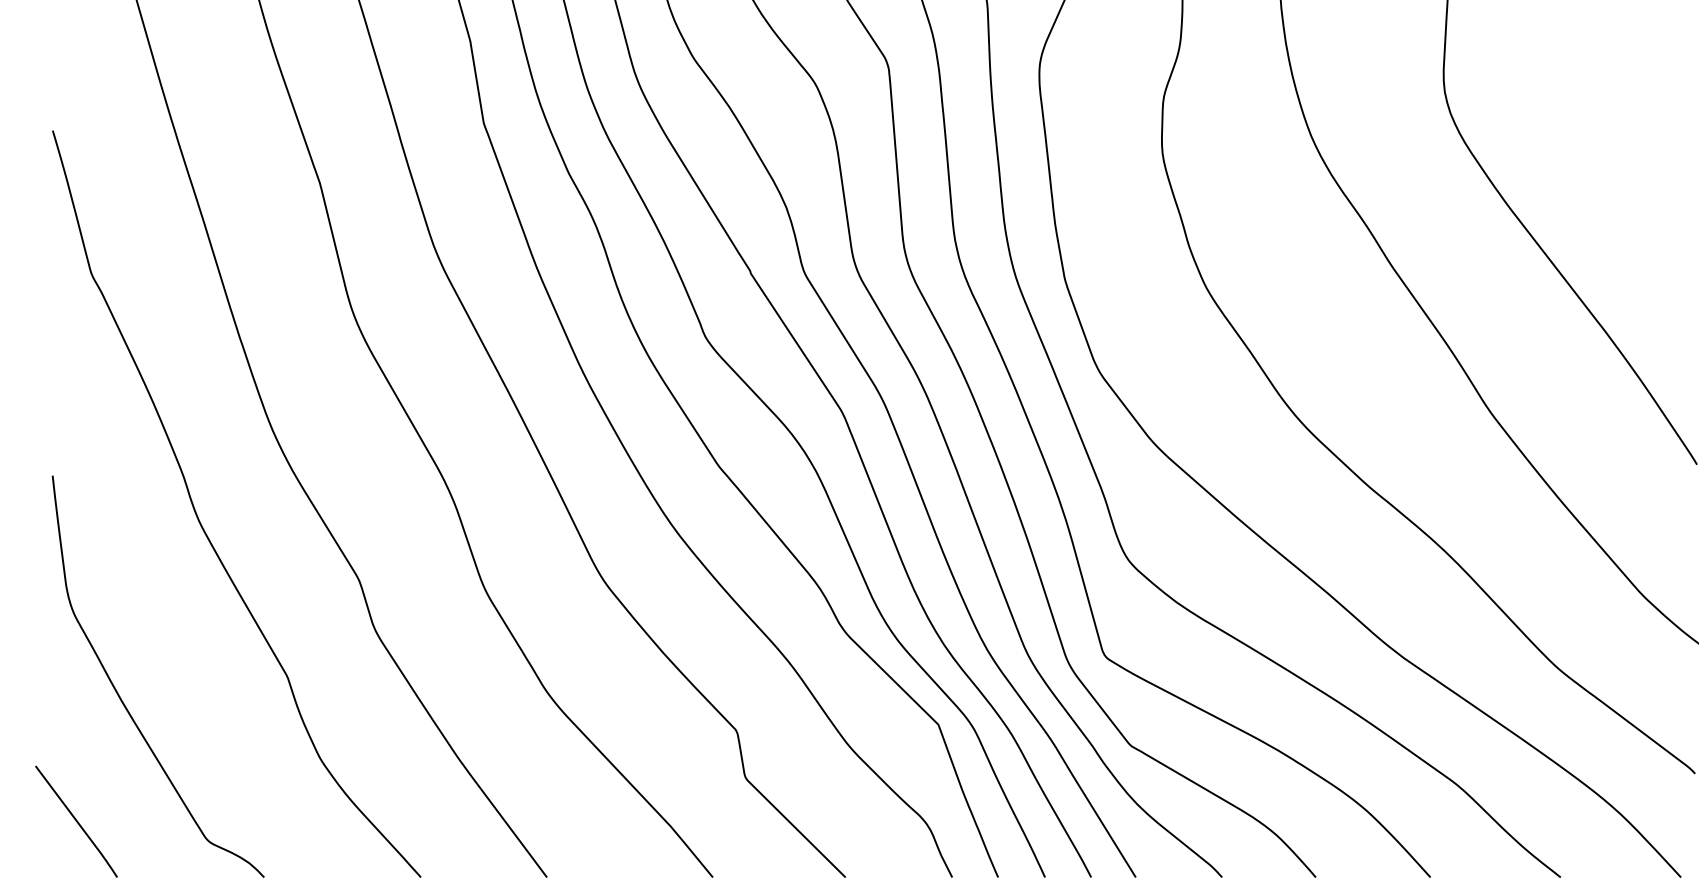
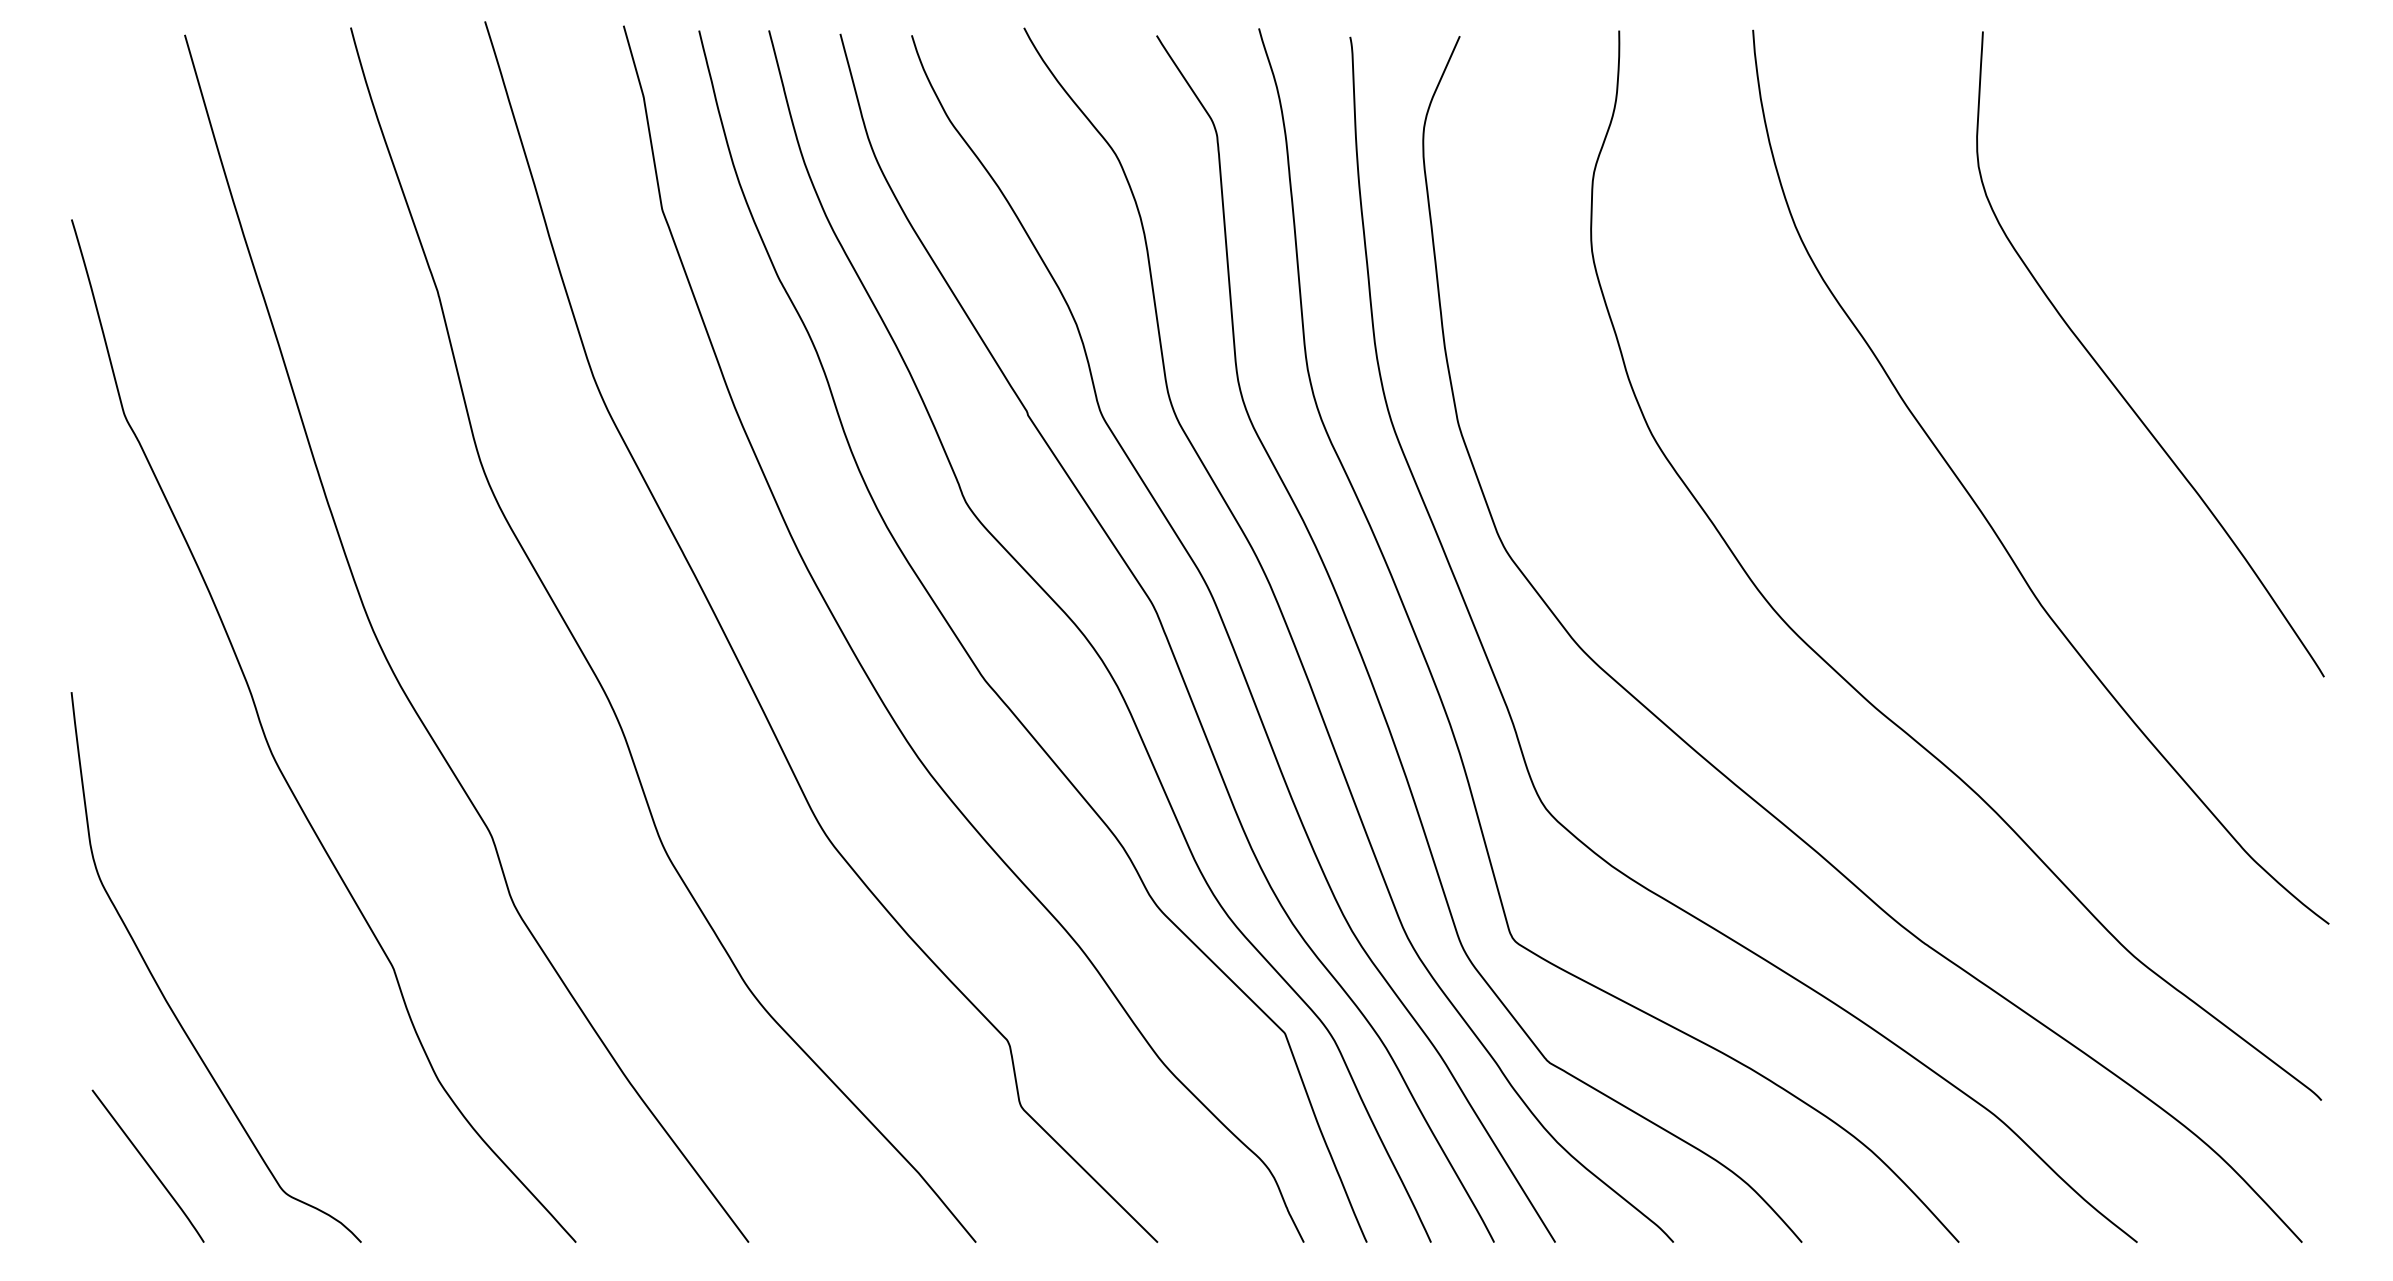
curve: (75, 821) -> (147, 1165), moved

